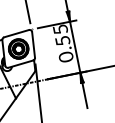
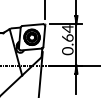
text: (61, 35) -> (67, 33), 0.55 -> 0.64

